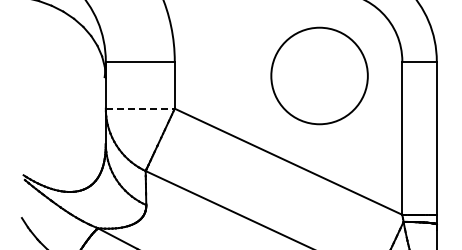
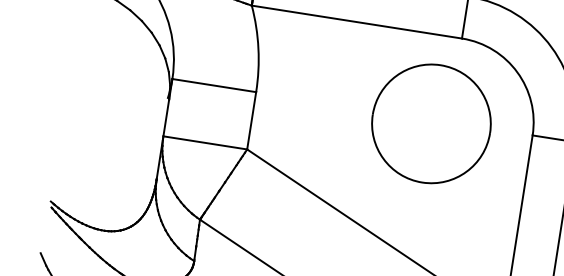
part: (319, 75) -> (431, 123), moved
line: (140, 108) -> (205, 142), dashed -> solid

